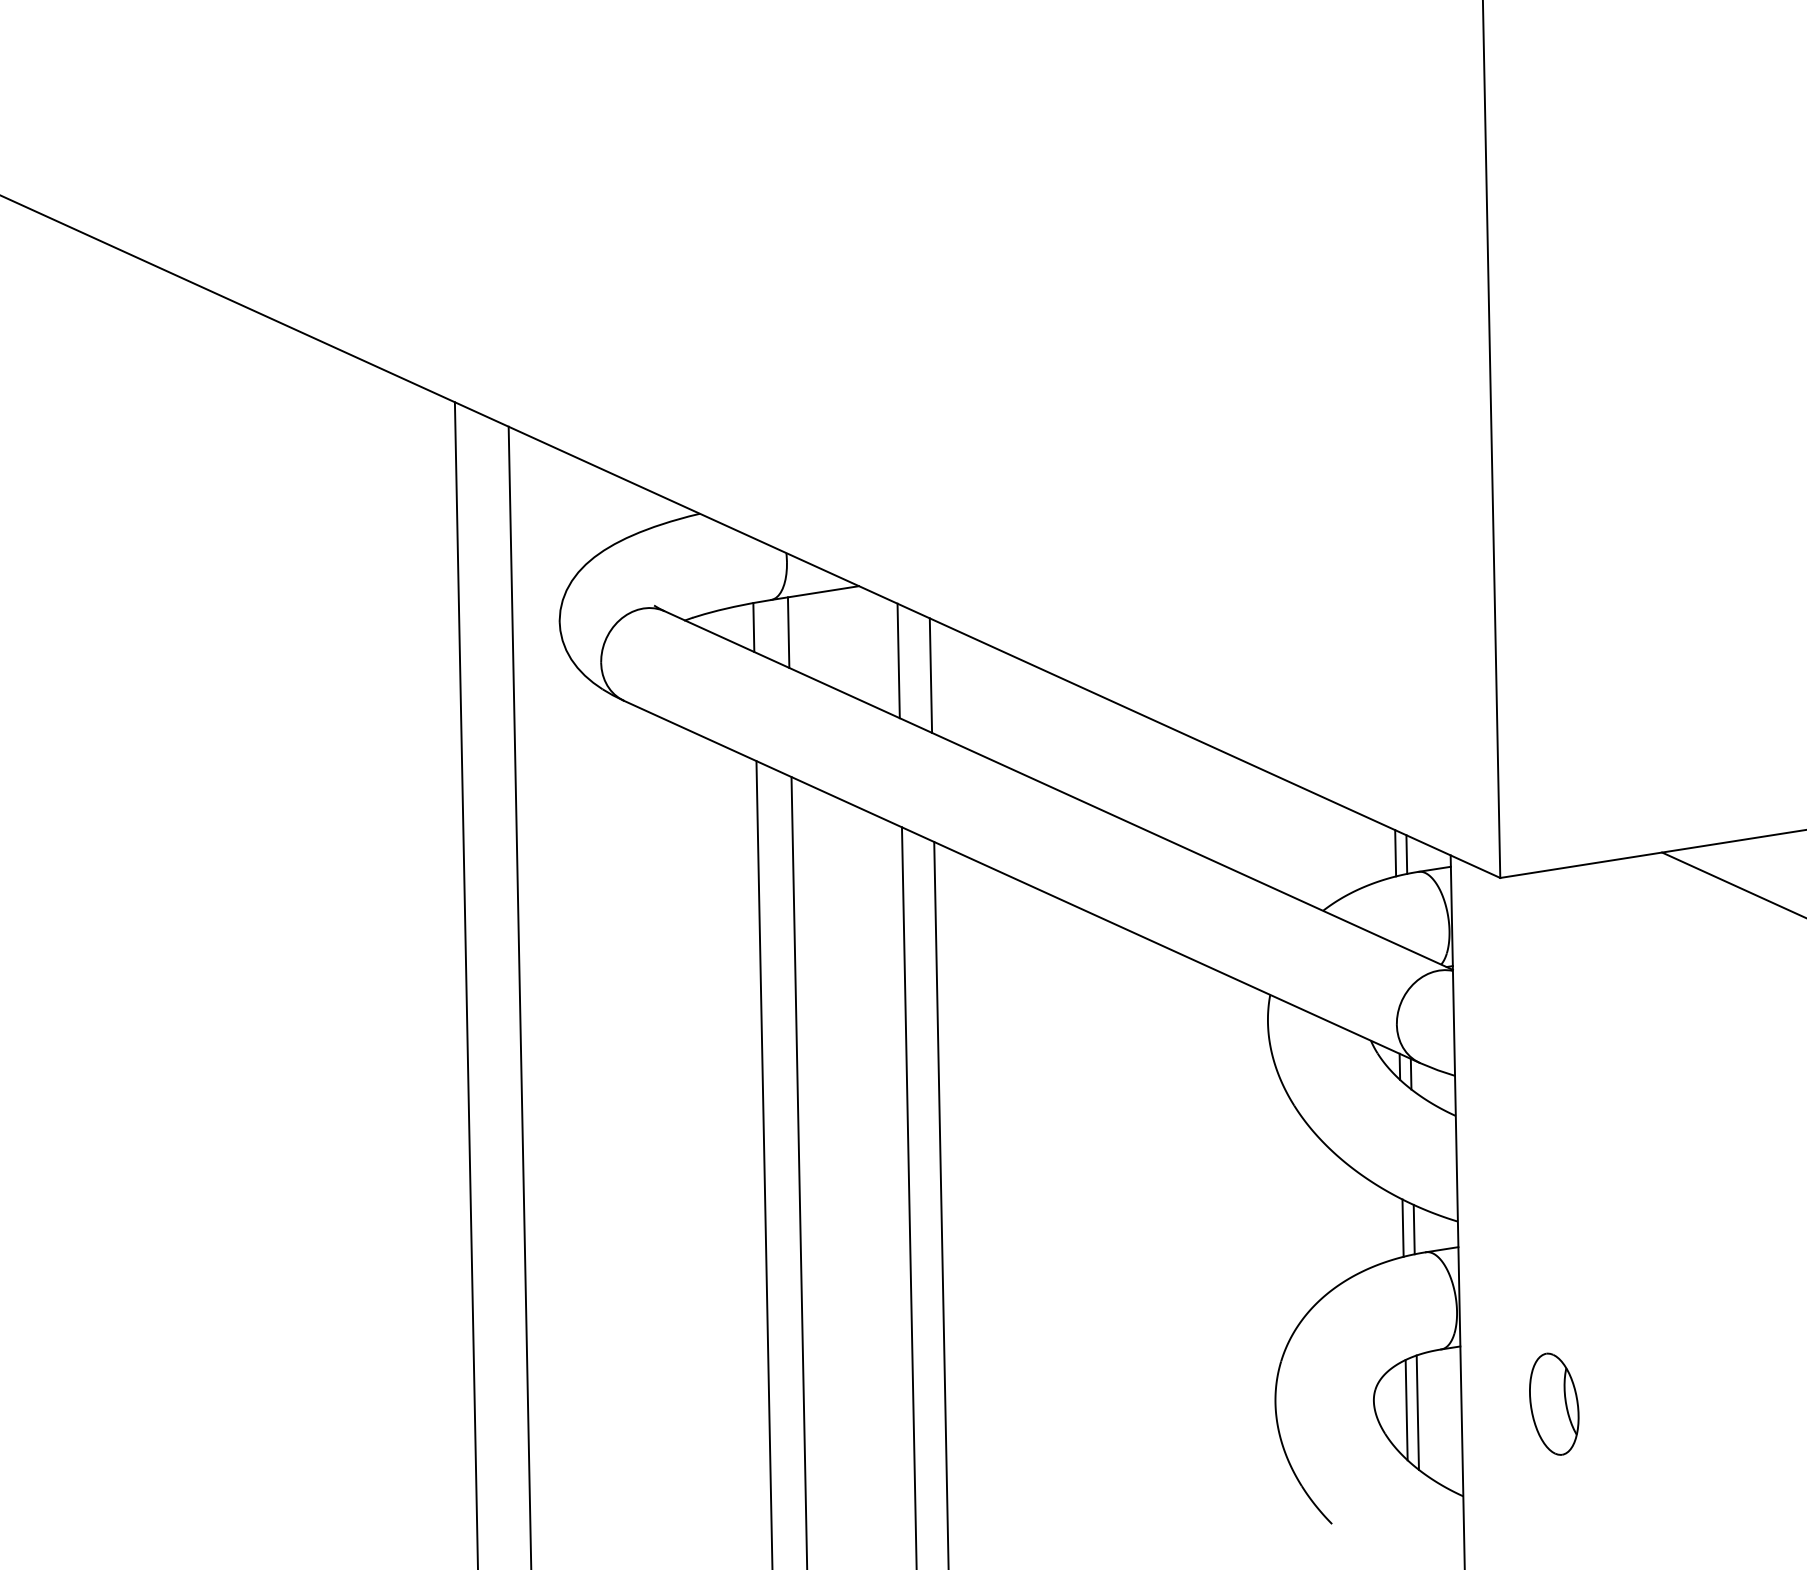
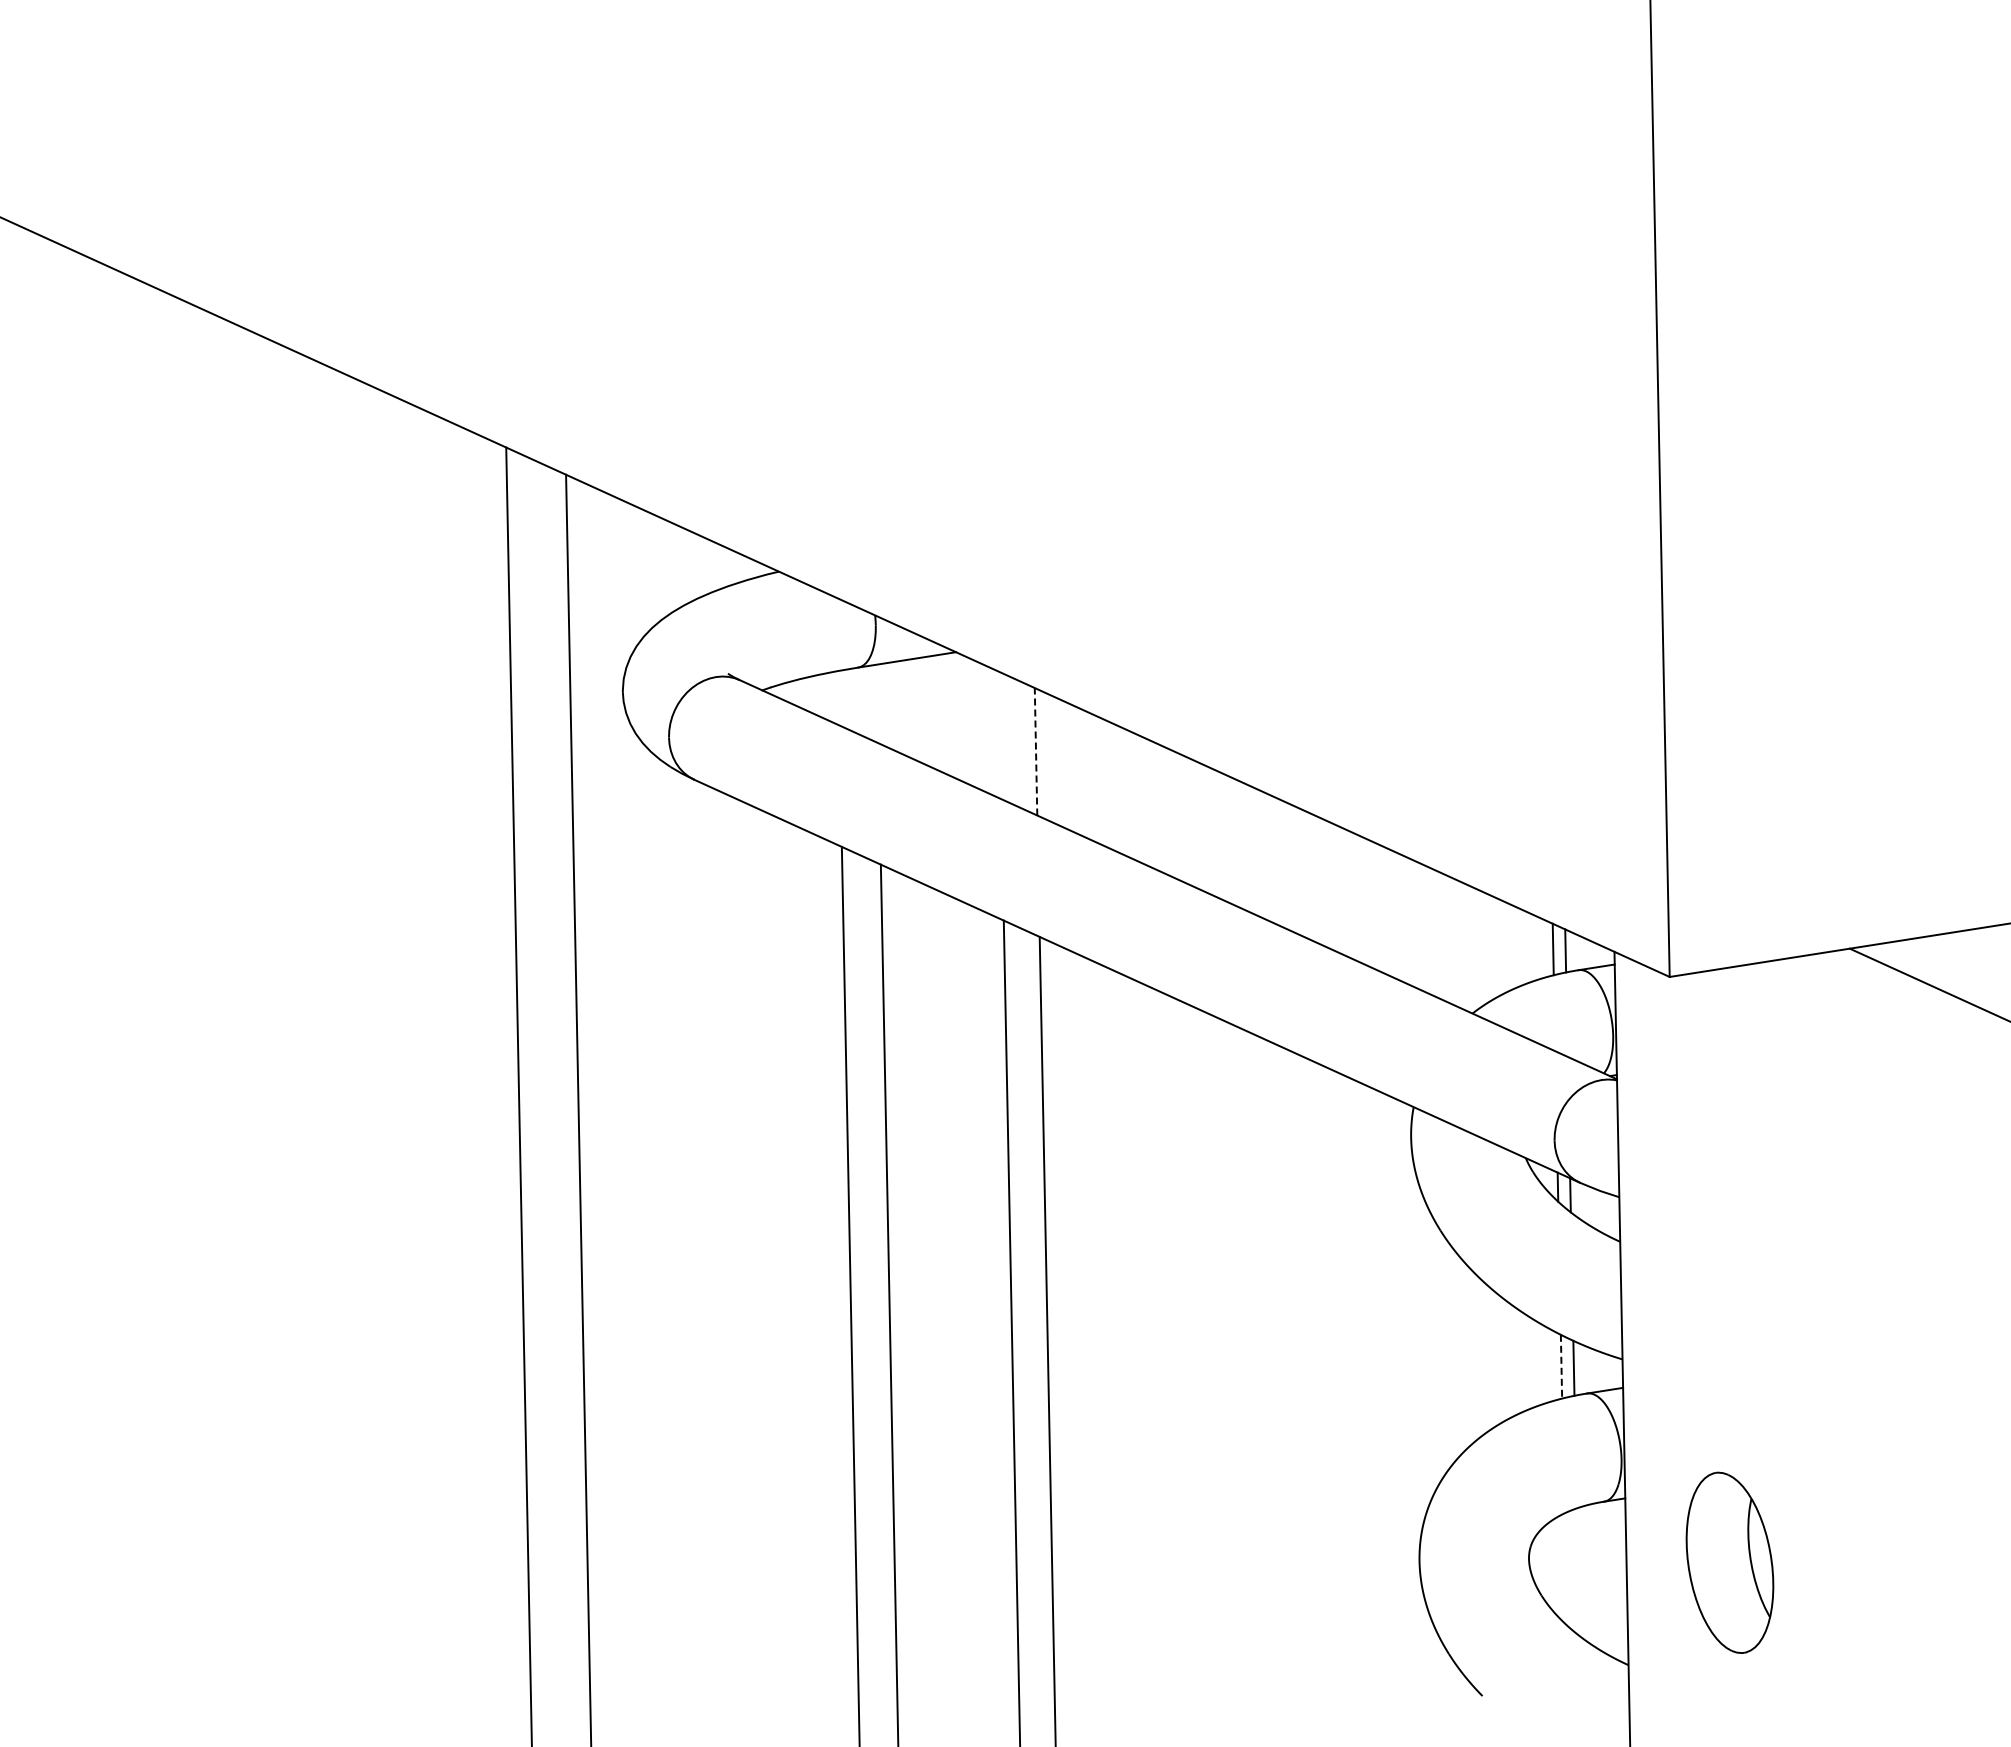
line: (753, 627) -> (838, 698), removed
line: (788, 632) -> (877, 703), removed
line: (898, 661) -> (999, 735), removed
line: (931, 675) -> (1036, 751), solid -> dashed
line: (1403, 1227) -> (1561, 1366), solid -> dashed
part: (1554, 1404) -> (1729, 1562), size x1.6
line: (1406, 1410) -> (1565, 1569), removed
line: (1417, 1412) -> (1577, 1571), removed

